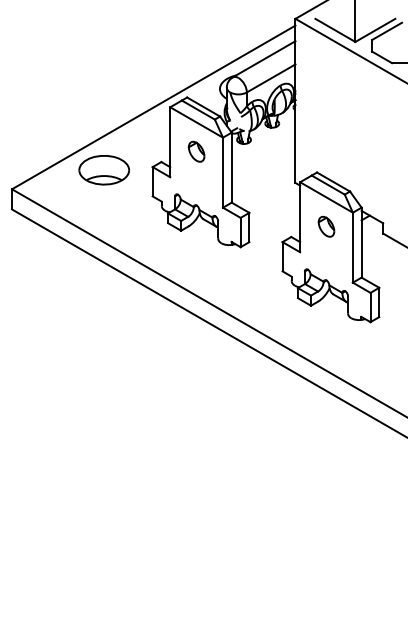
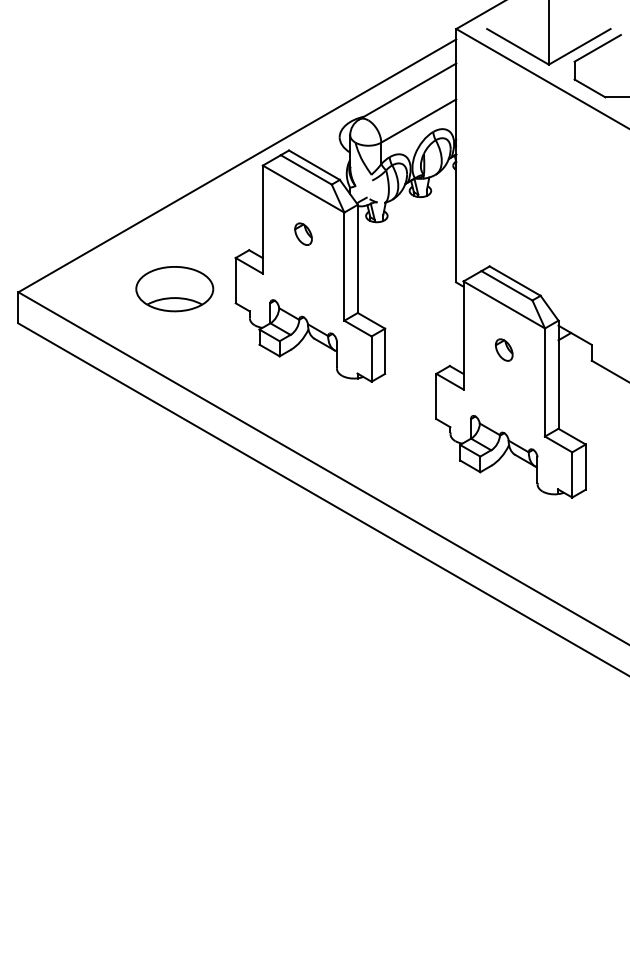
part: (196, 151) -> (303, 233), size x0.7
part: (103, 170) -> (173, 289), moved
part: (326, 226) -> (504, 349), size x0.7

